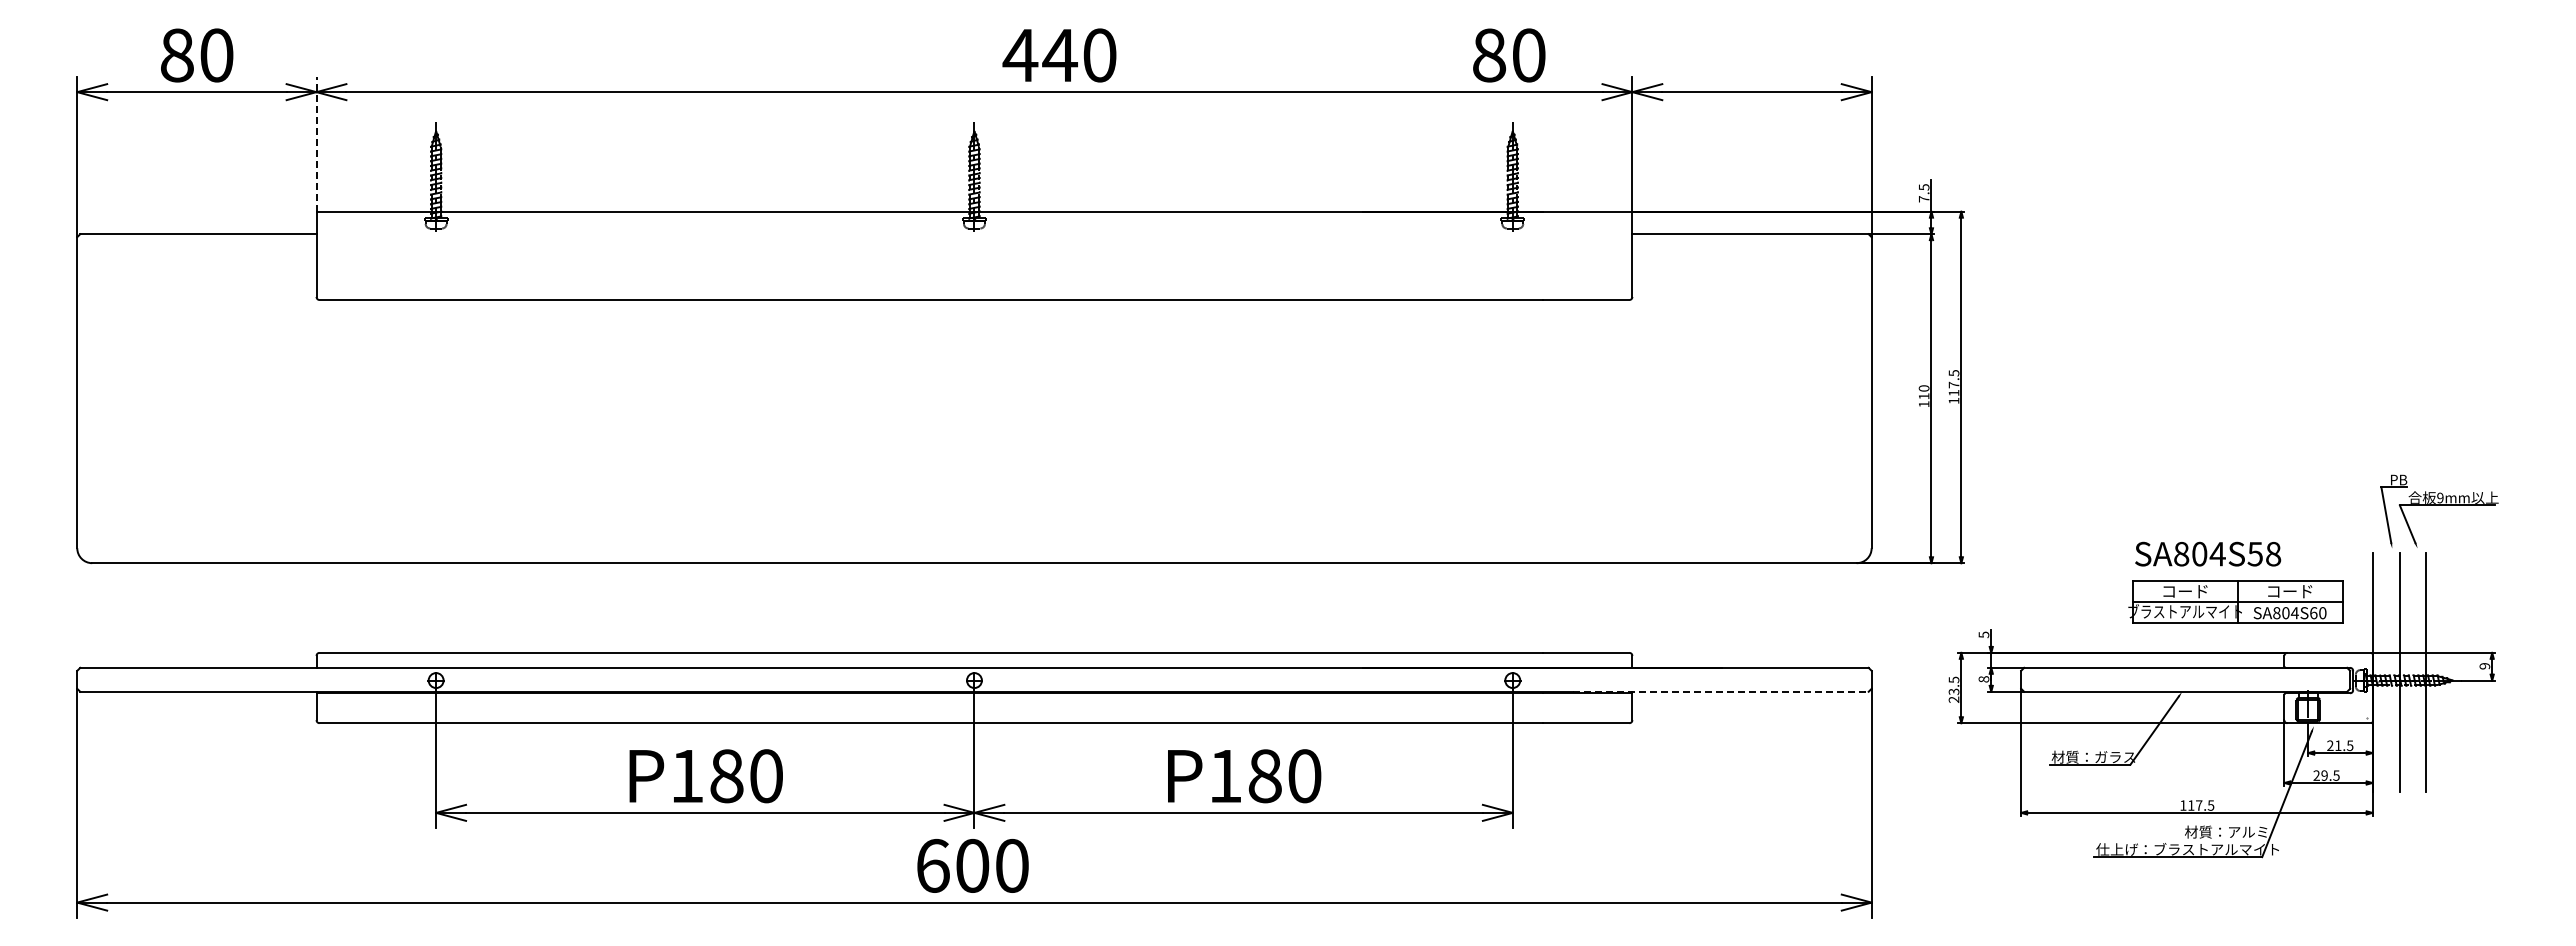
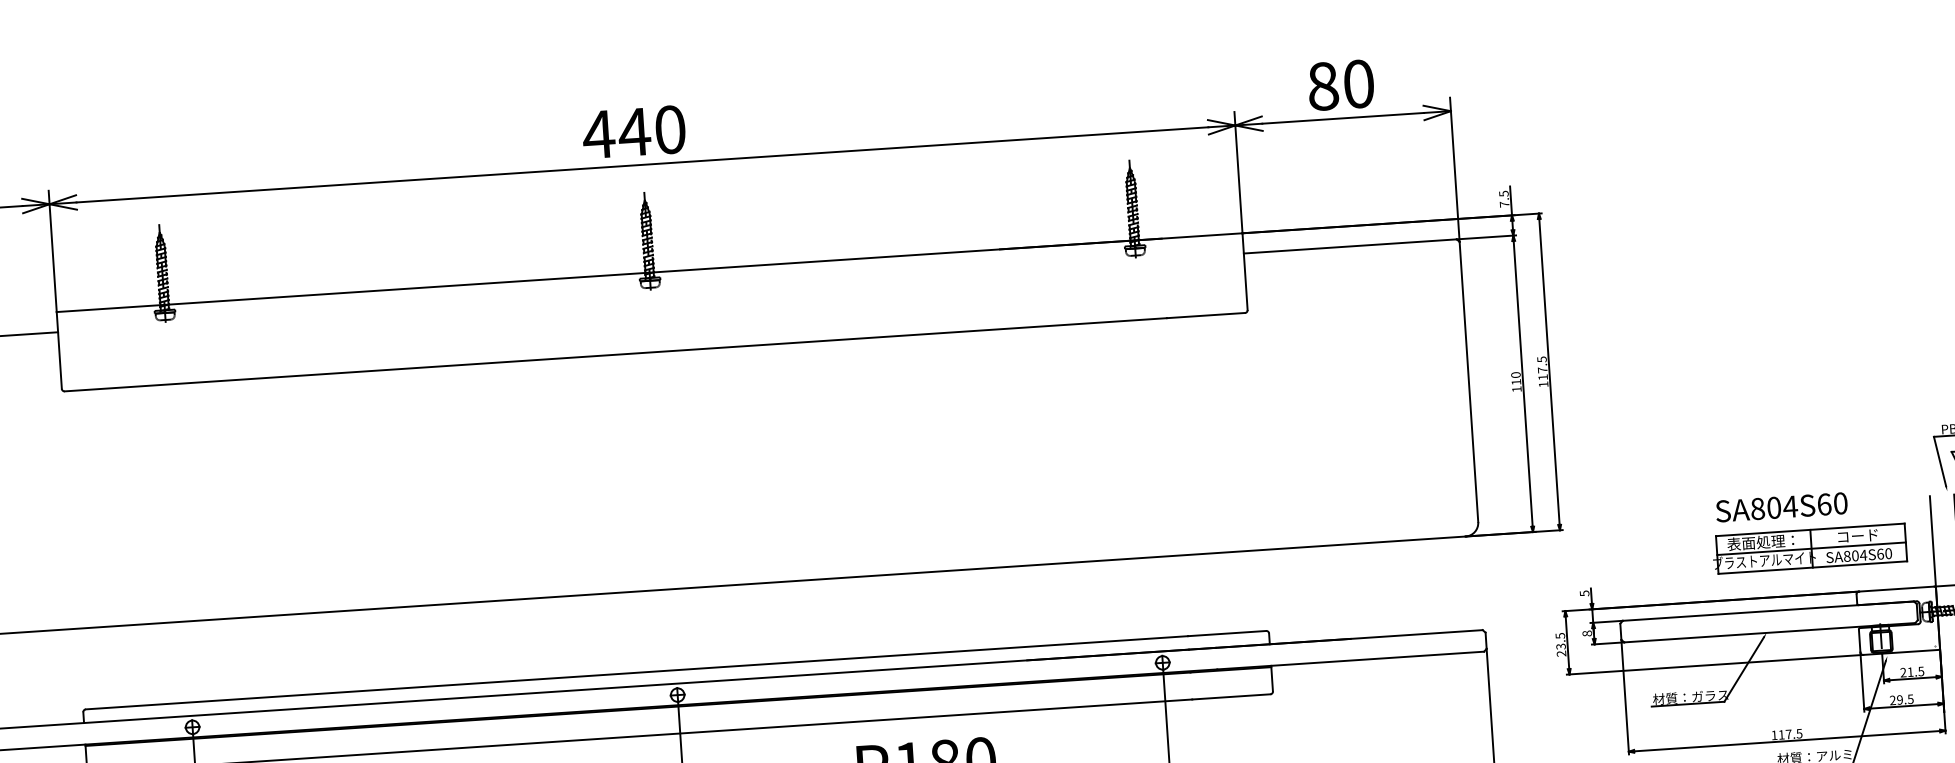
text: (1059, 55) -> (634, 132), moved
text: (1509, 55) -> (1341, 85), moved
line: (316, 143) -> (52, 250), dashed -> solid
text: (2264, 553) -> (1832, 503), SA804S58 -> SA804S60
text: (2182, 590) -> (1760, 541), コード -> 表面処理：
line: (1721, 691) -> (1351, 660), dashed -> solid

